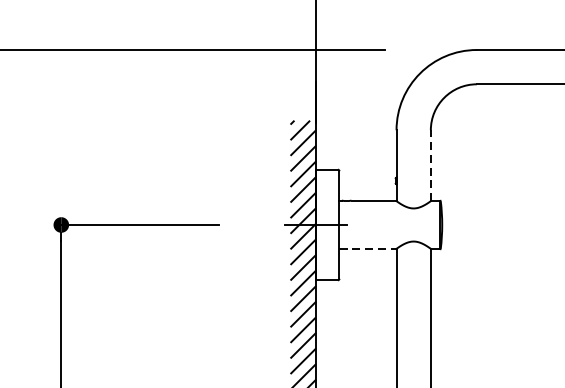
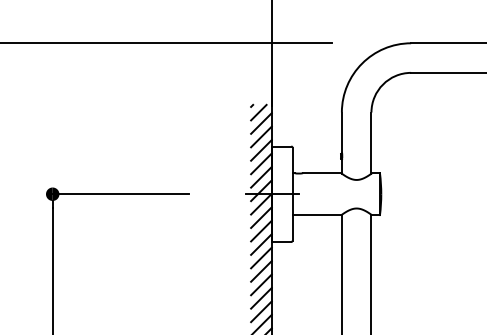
line: (430, 166) -> (371, 143), dashed -> solid
line: (368, 249) -> (317, 215), dashed -> solid

